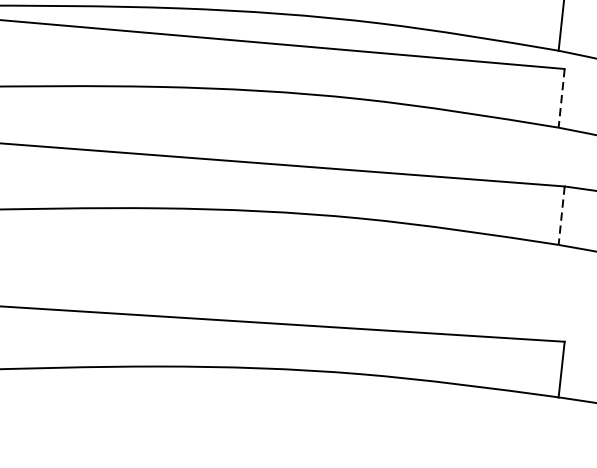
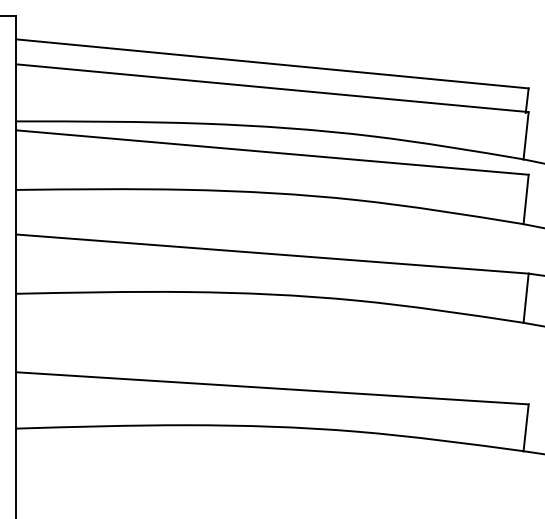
line: (562, 98) -> (526, 199), dashed -> solid
line: (562, 215) -> (526, 298), dashed -> solid

